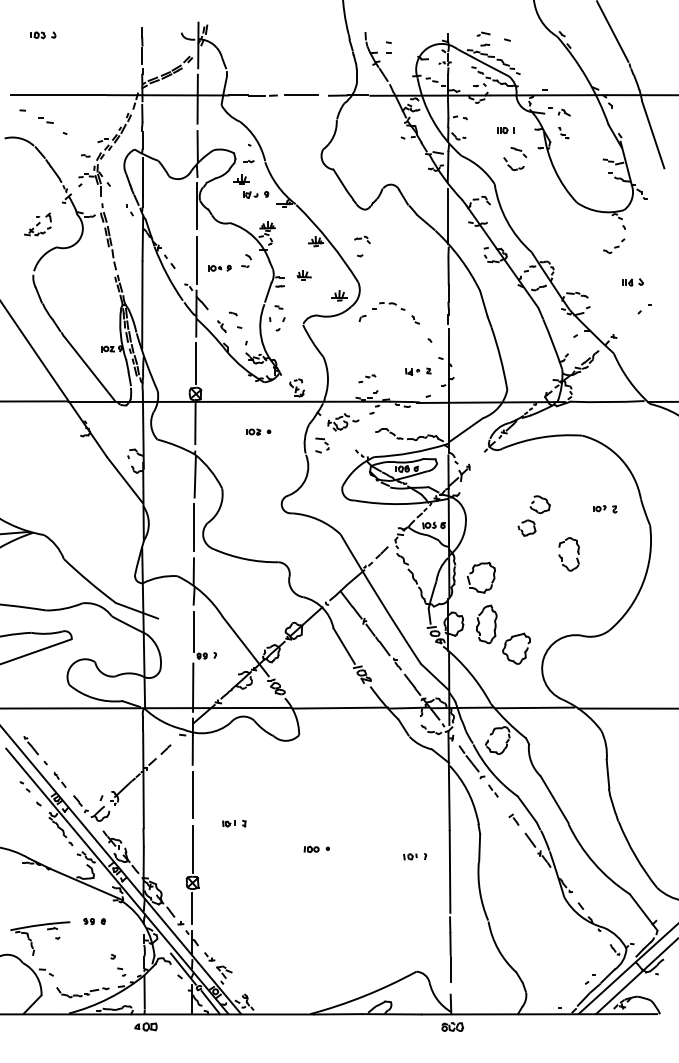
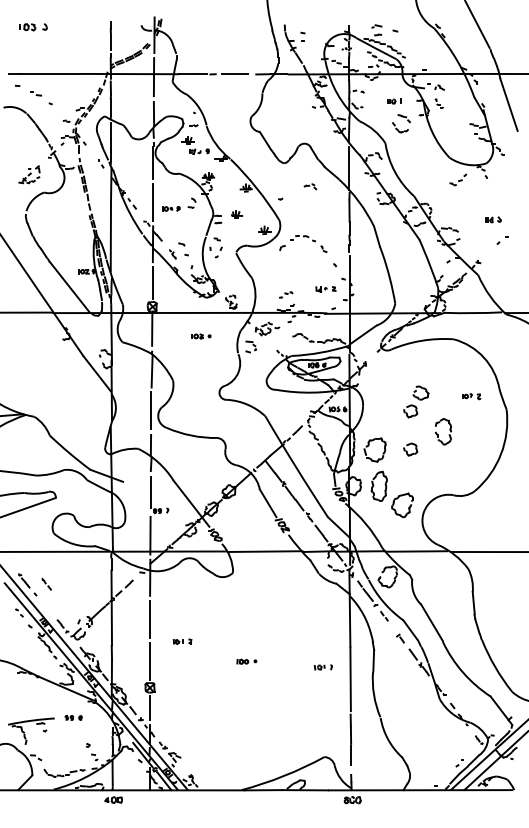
part: (43, 35) -> (33, 27), size x1.4
part: (362, 239) -> (310, 186), moved
part: (614, 245) -> (458, 179), moved
part: (526, 576) -> (410, 449), added
part: (59, 779) -> (46, 583), moved

